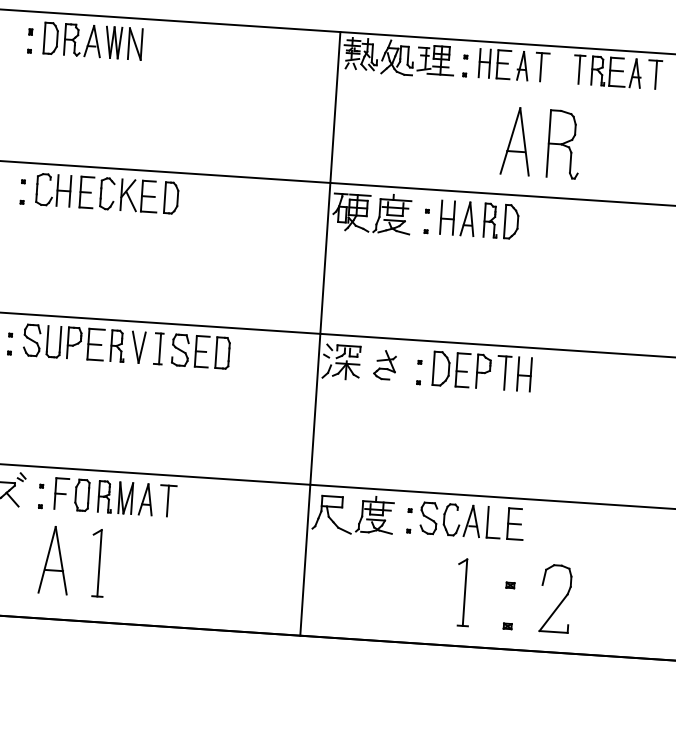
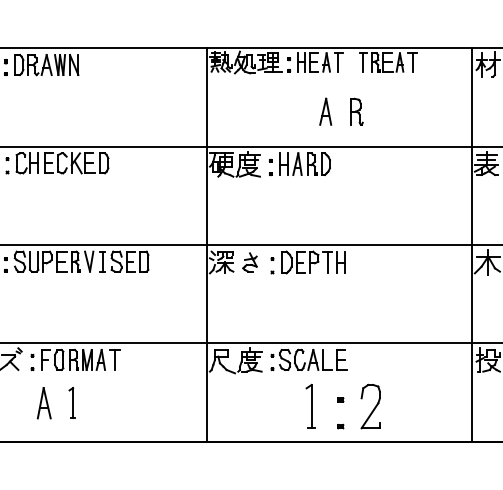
part: (516, 141) -> (325, 111), size x0.6
part: (563, 144) -> (356, 111), size x0.6
part: (55, 559) -> (44, 402), size x0.7
part: (98, 561) -> (72, 402), size x0.7

